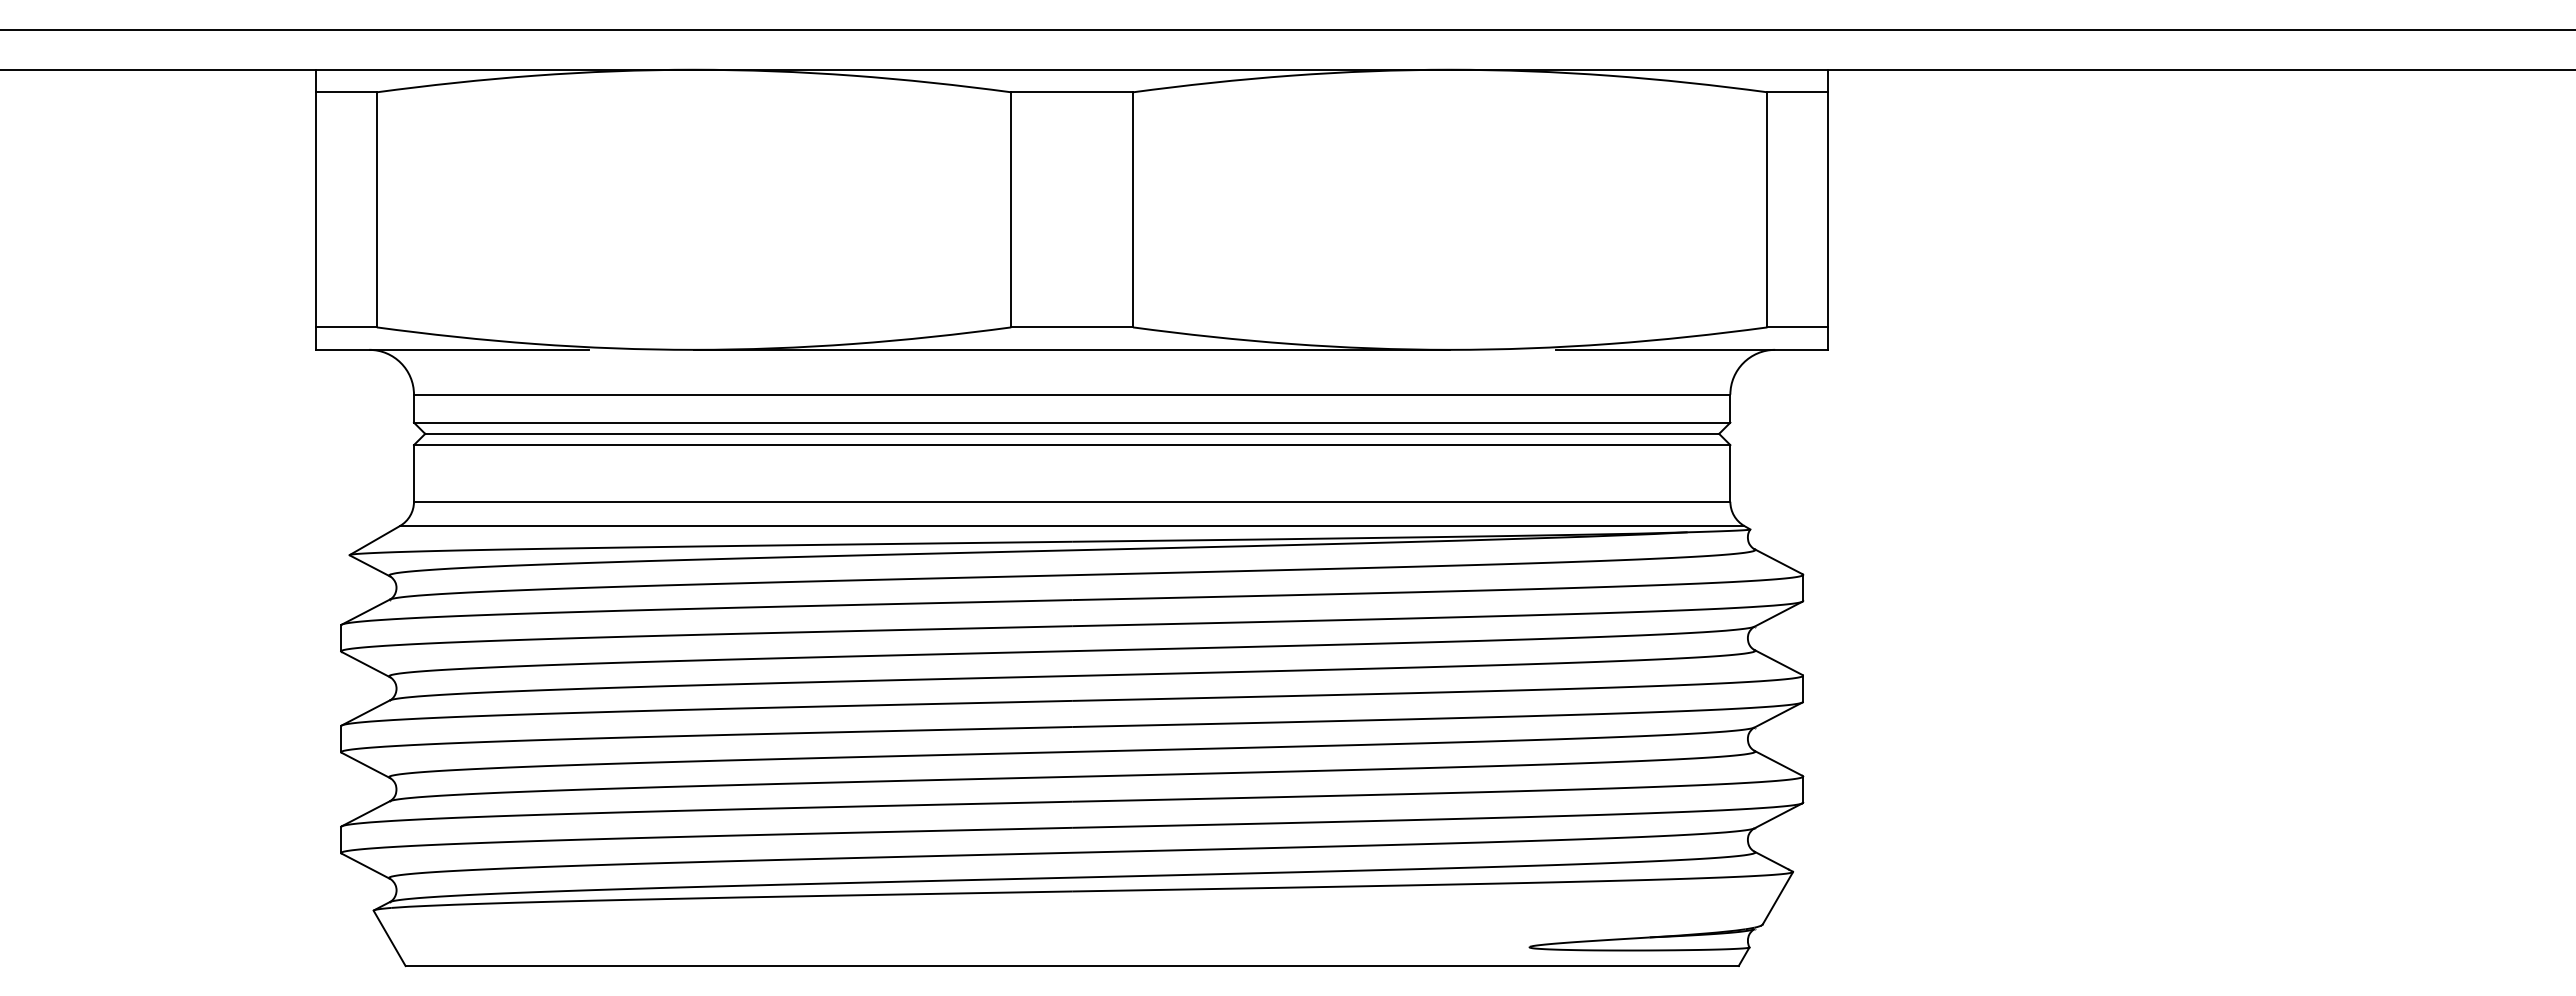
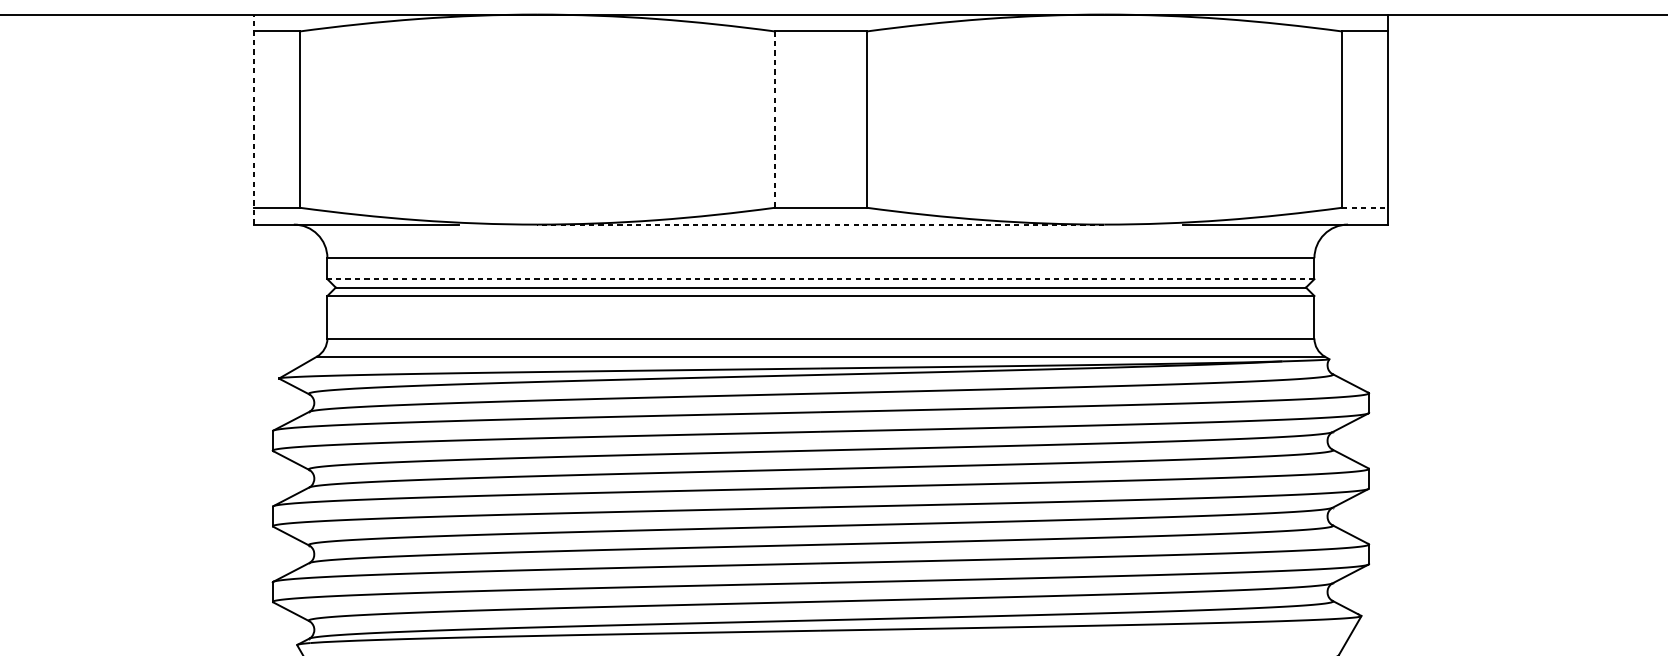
line: (315, 209) -> (253, 119), solid -> dashed
line: (1011, 209) -> (775, 119), solid -> dashed
line: (1798, 327) -> (1365, 207), solid -> dashed
line: (1071, 349) -> (820, 224), solid -> dashed
line: (1071, 422) -> (820, 279), solid -> dashed

